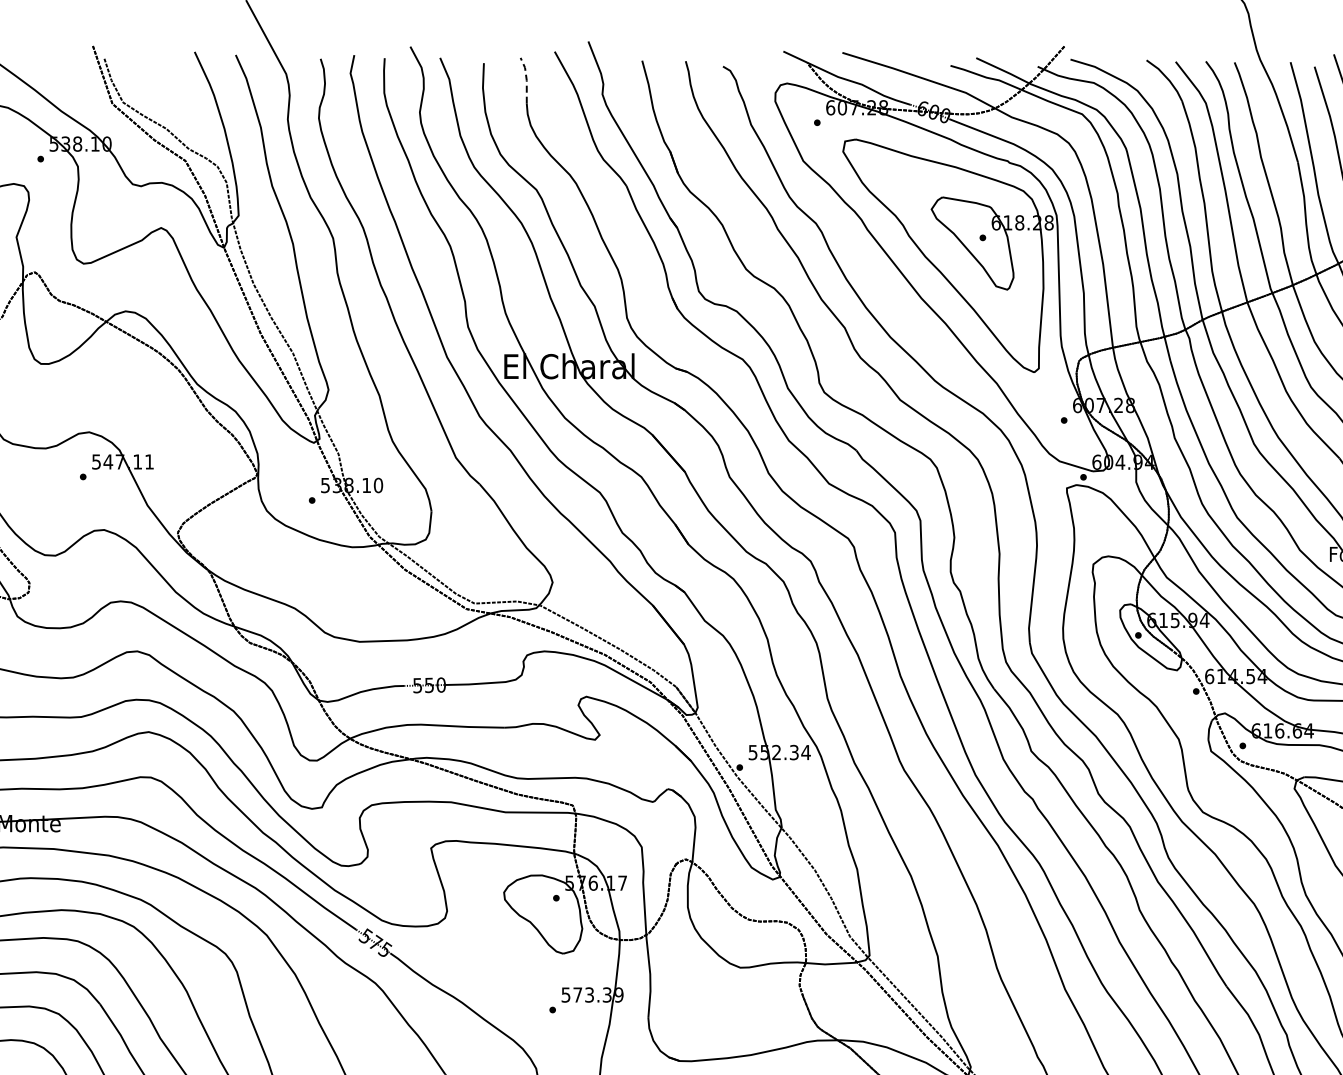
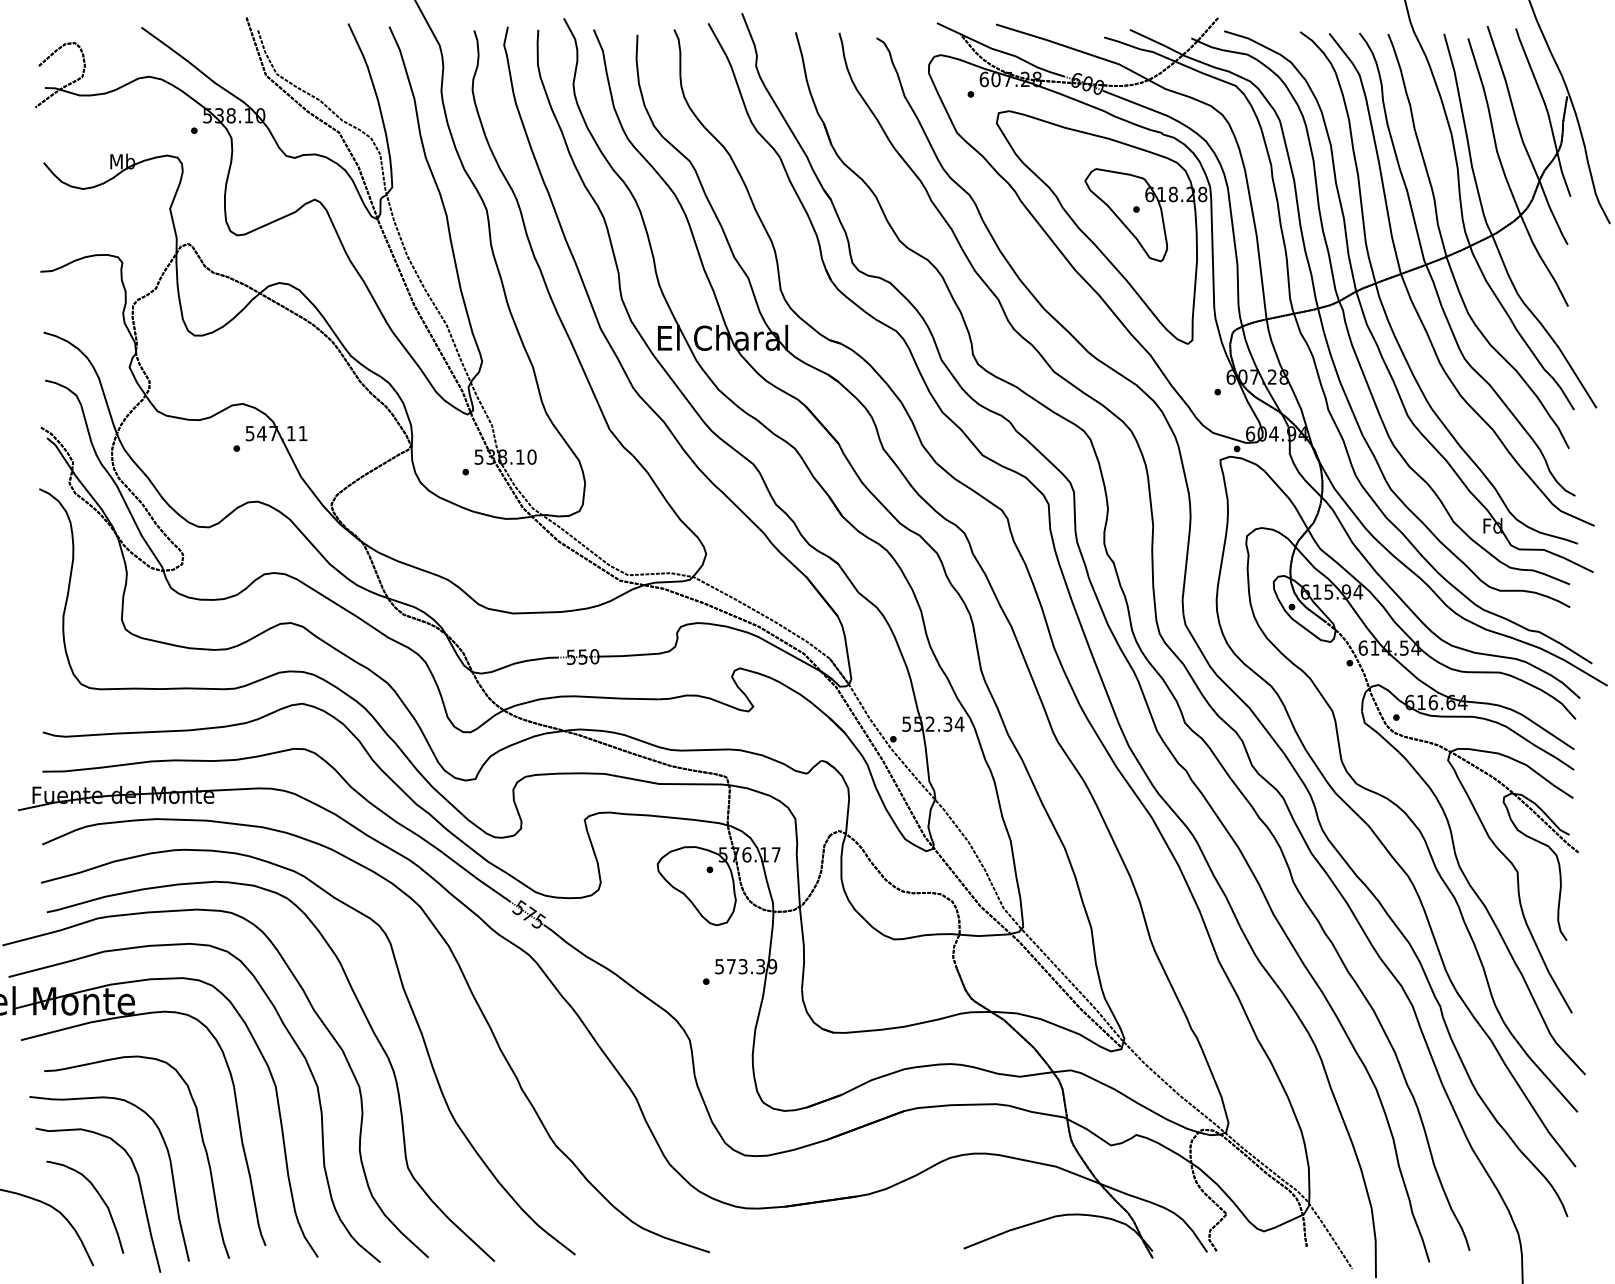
line: (526, 80) -> (680, 52), dashed -> solid

